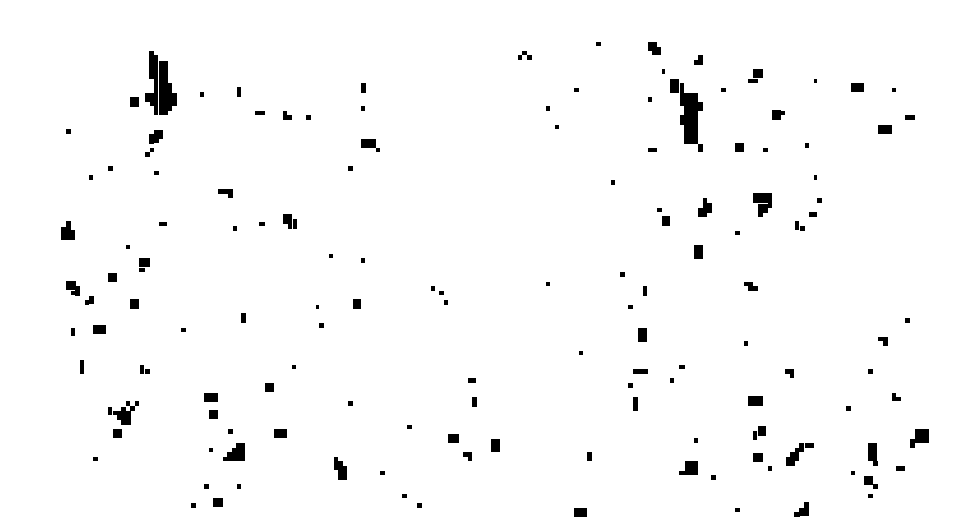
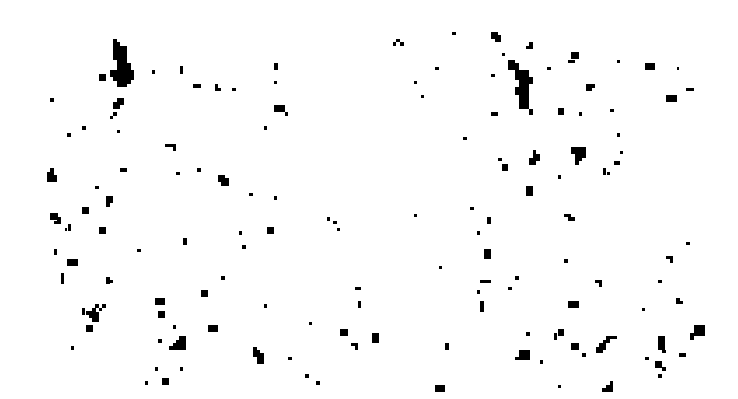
part: (290, 222) -> (223, 180), moved
line: (99, 330) -> (72, 262), moved
part: (758, 433) -> (558, 334), moved

